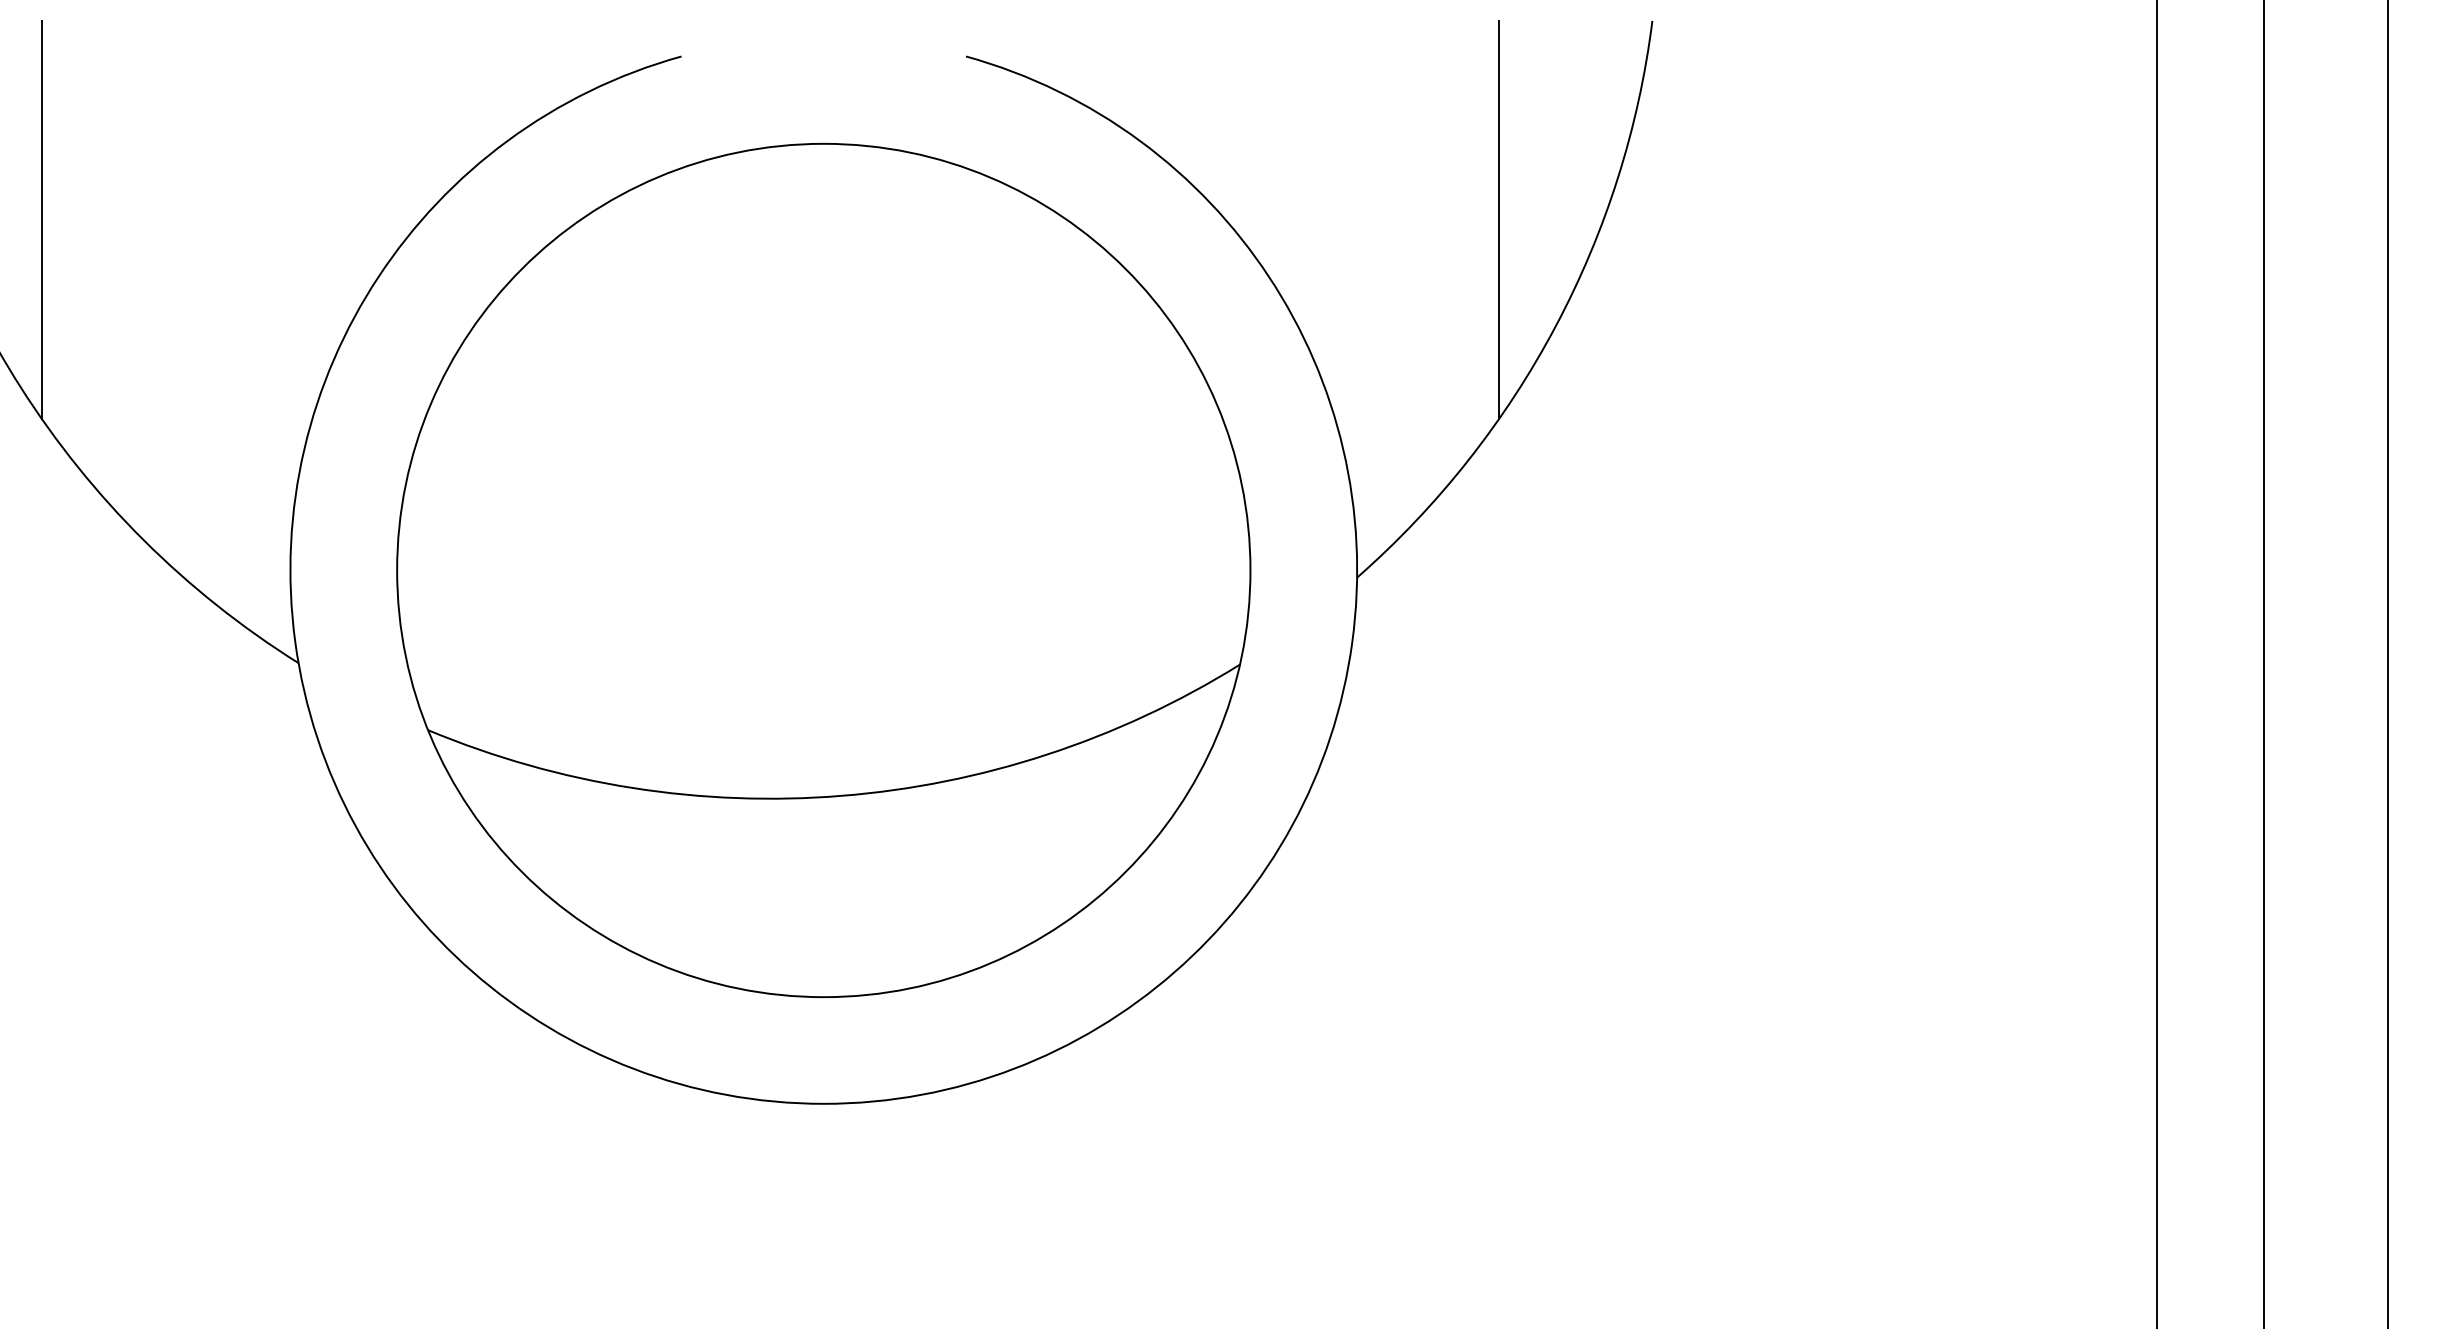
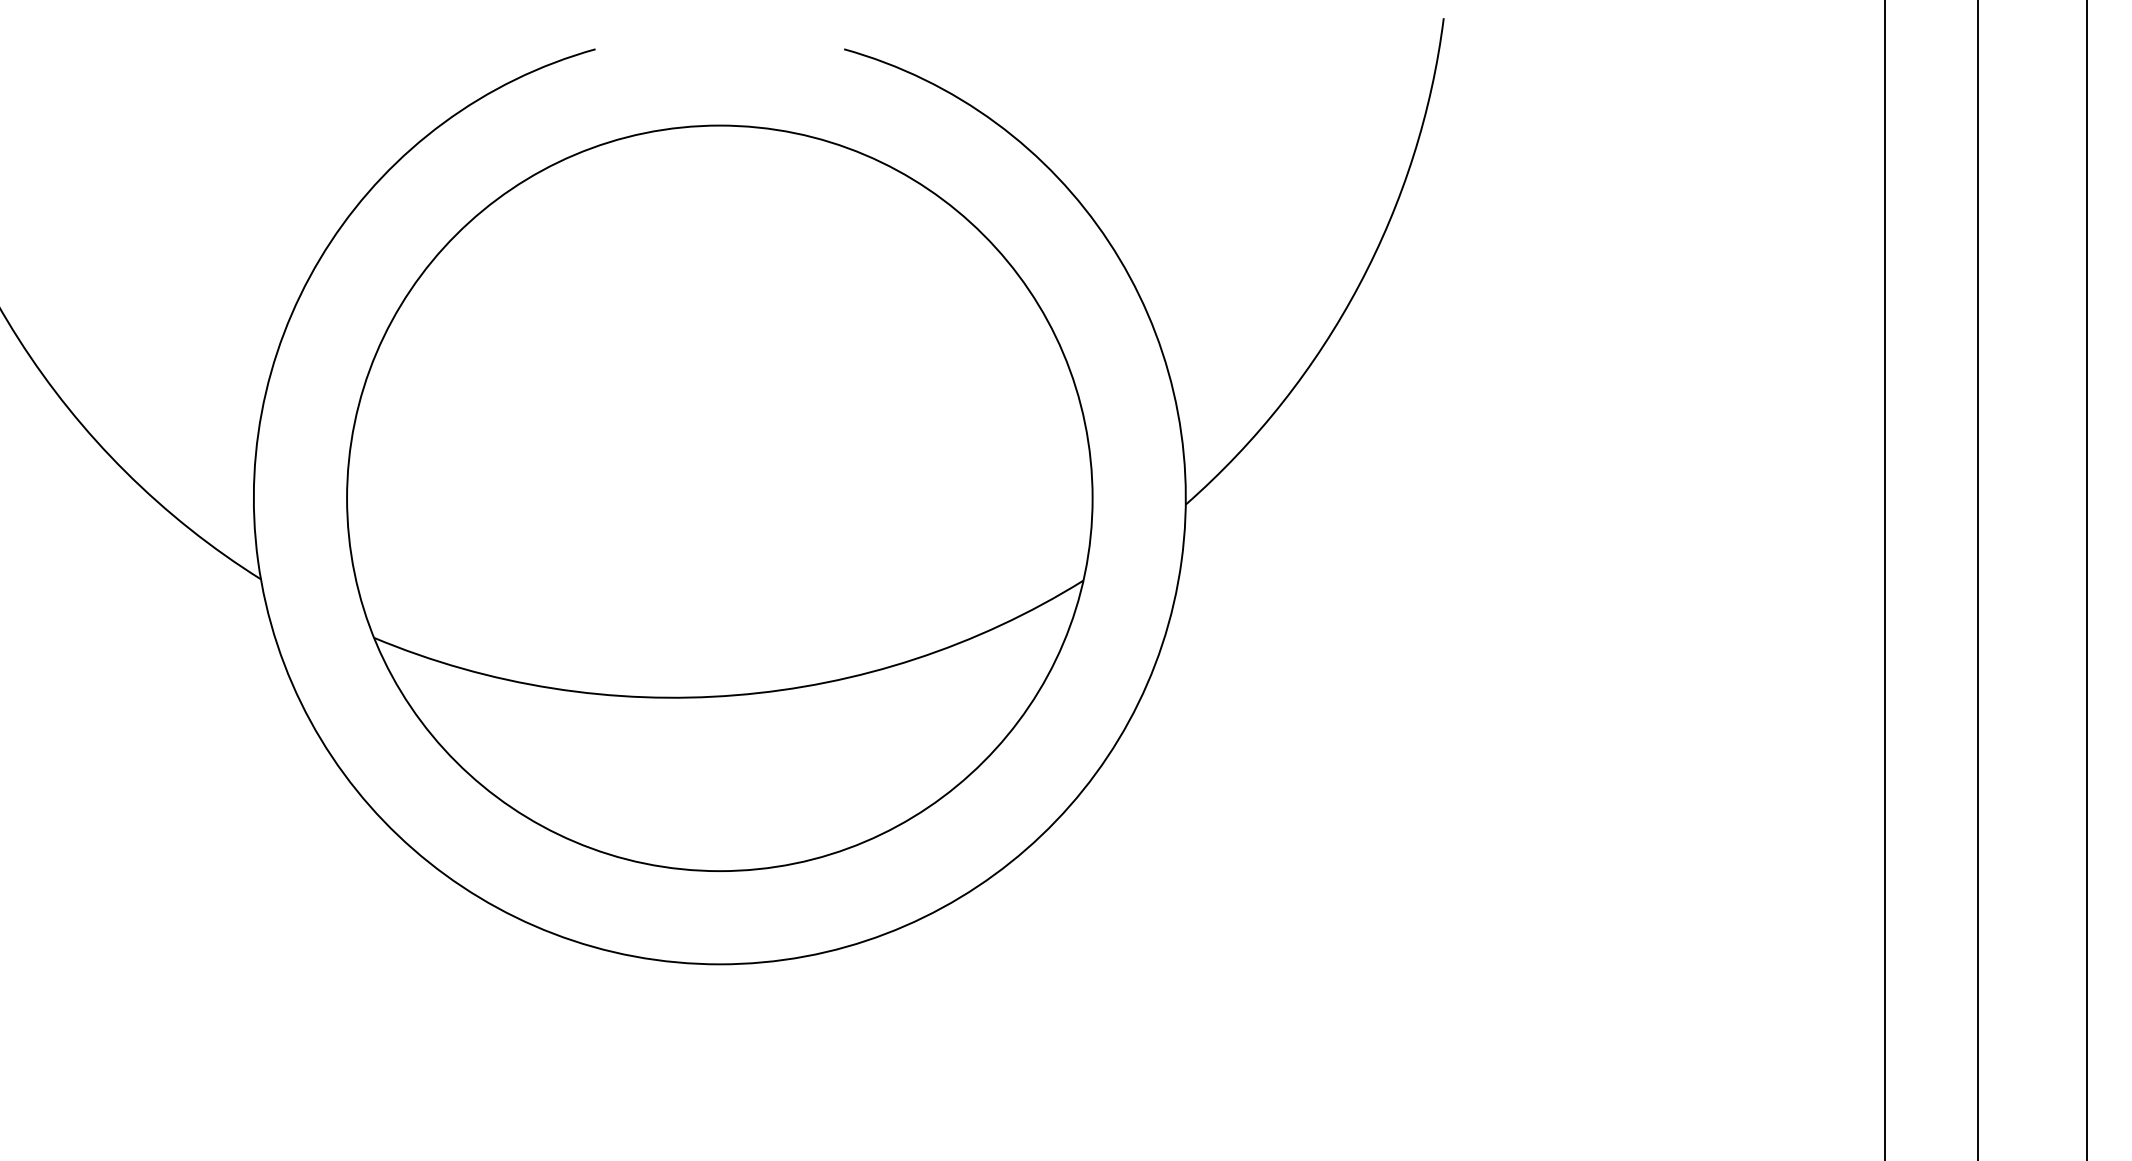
line: (41, 219) -> (36, 191), removed
line: (1499, 219) -> (1310, 191), removed

